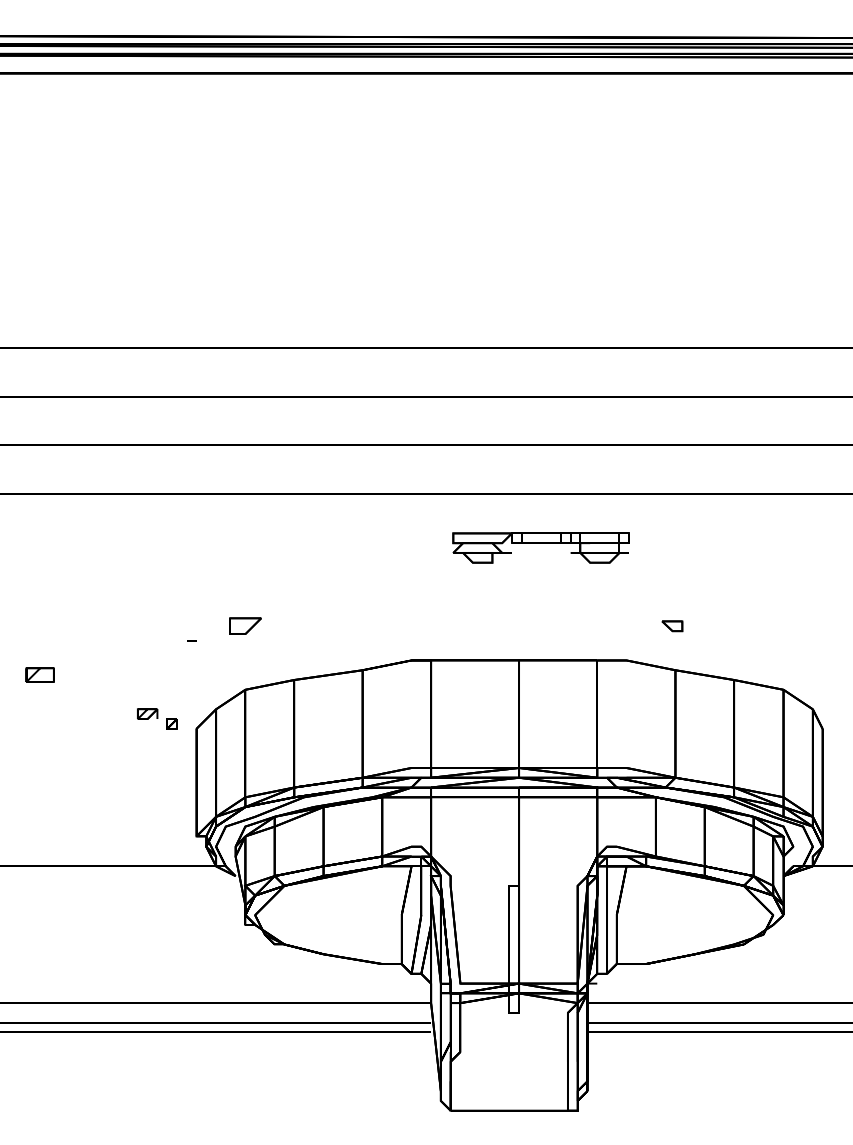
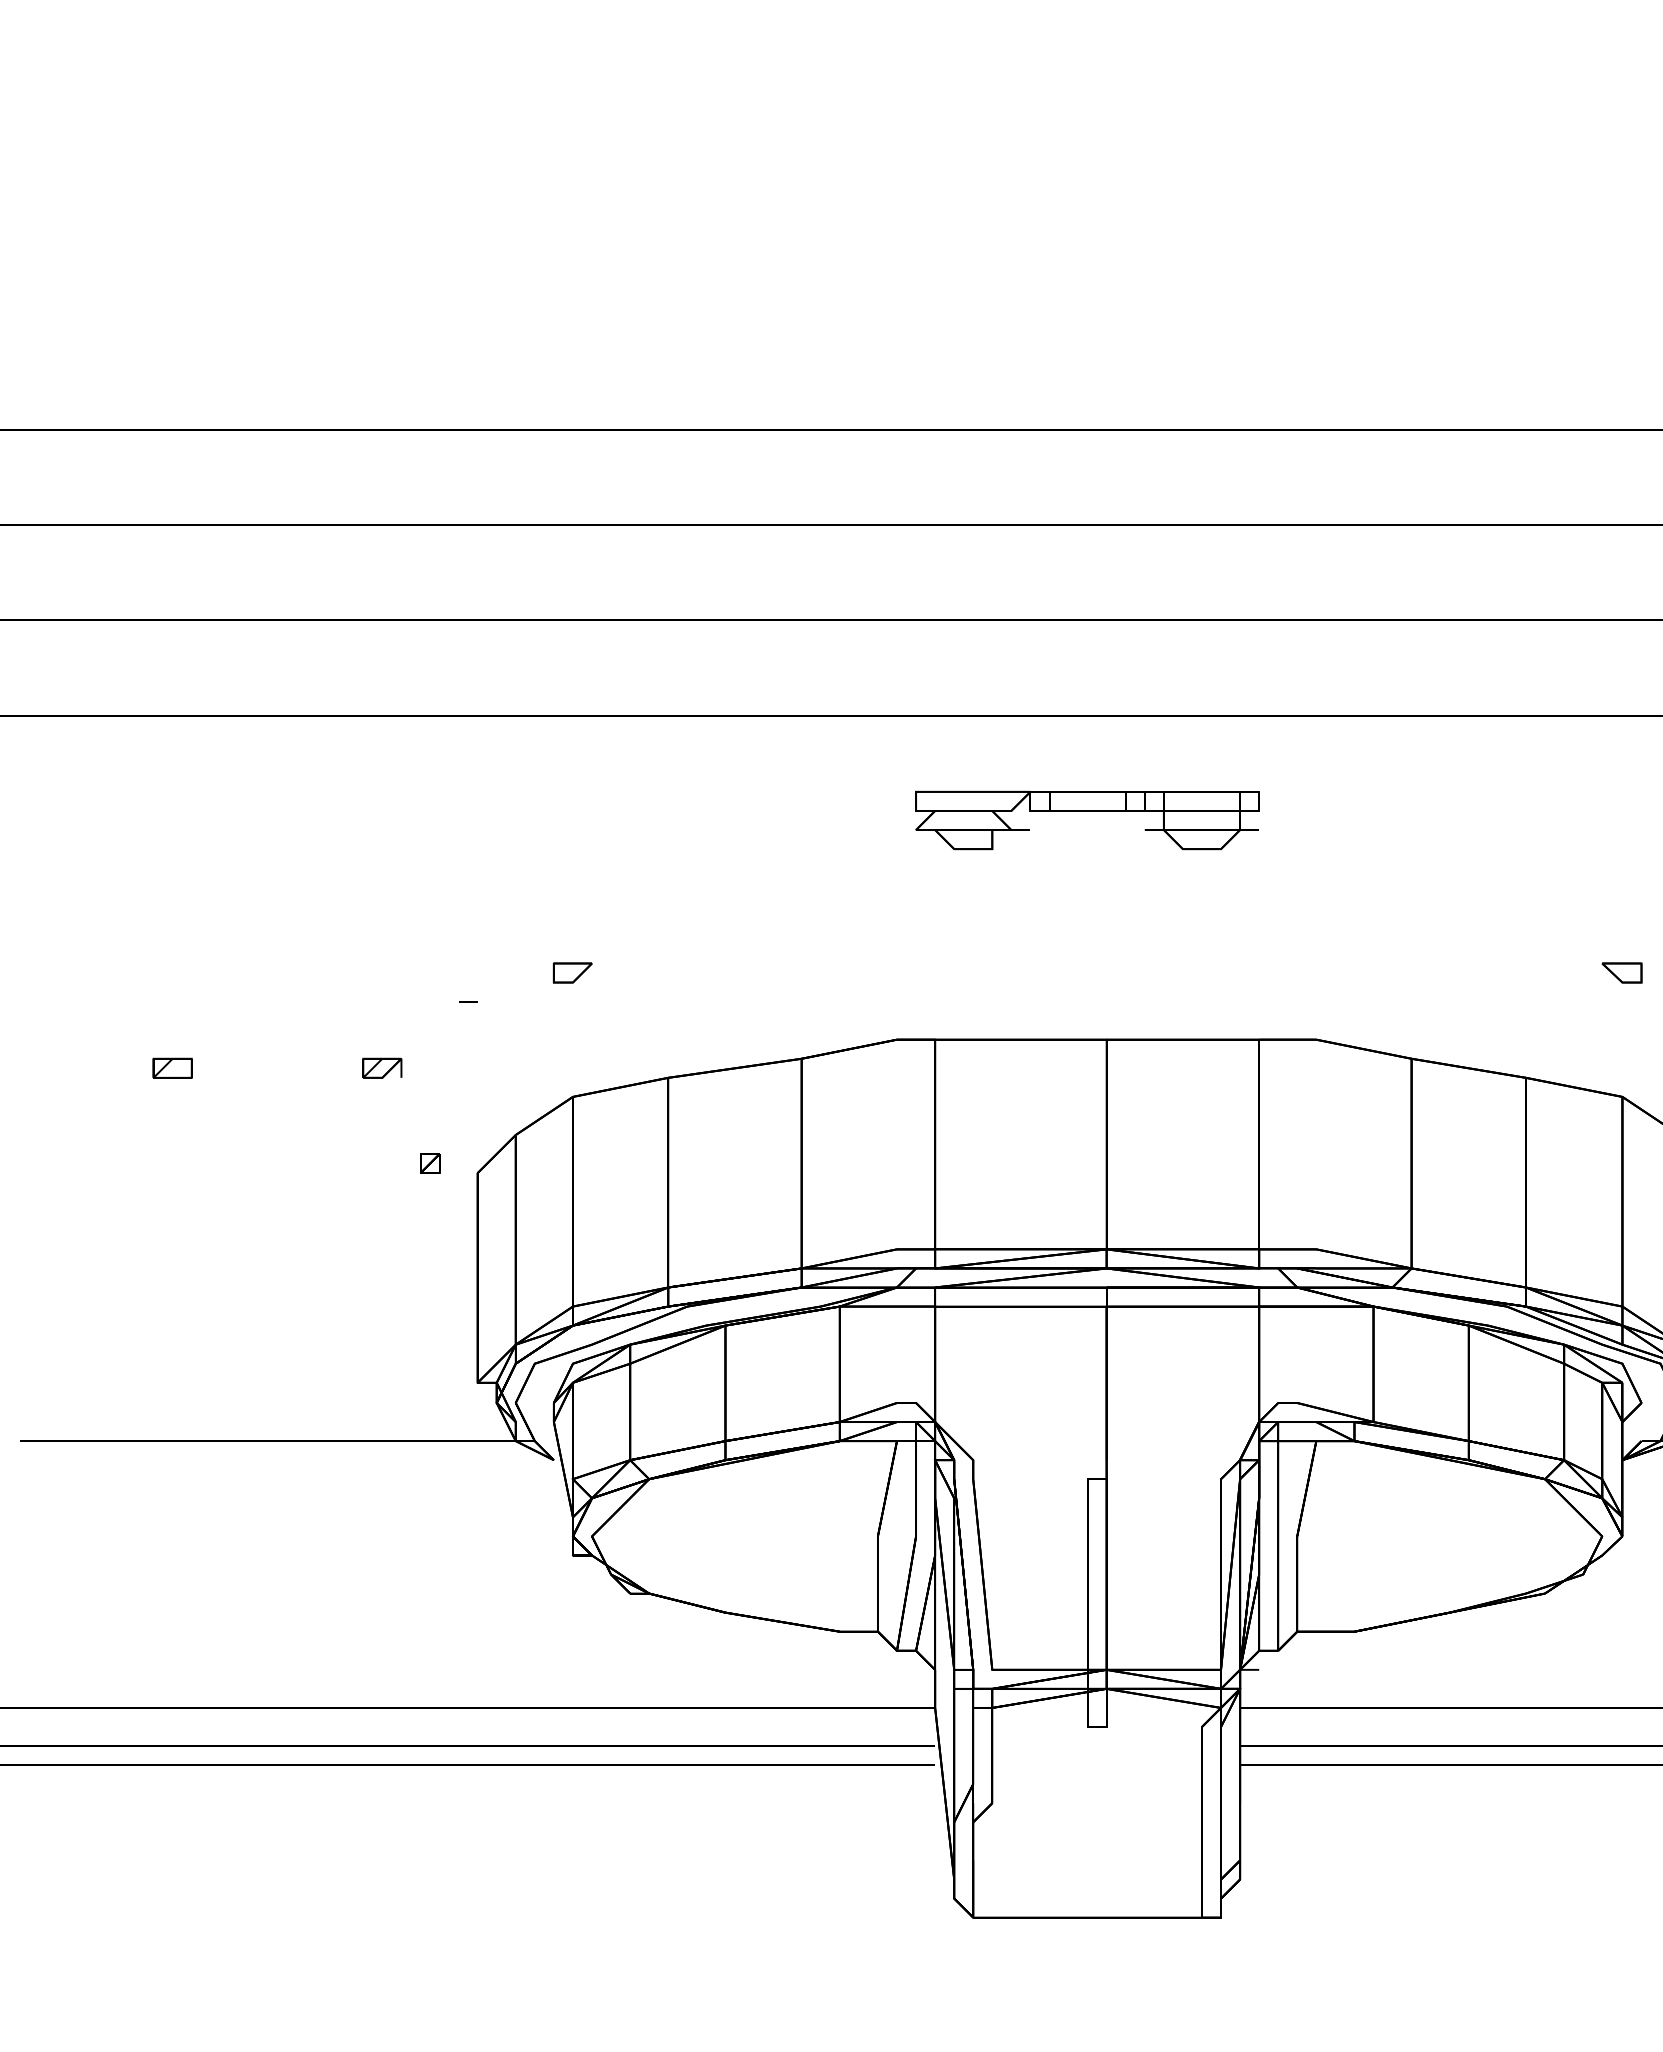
part: (540, 547) -> (1086, 819), moved
part: (244, 626) -> (571, 973), size x0.62
part: (672, 626) -> (1622, 973), moved
part: (39, 674) -> (171, 1067), size x0.71
part: (147, 713) -> (382, 1067), moved

